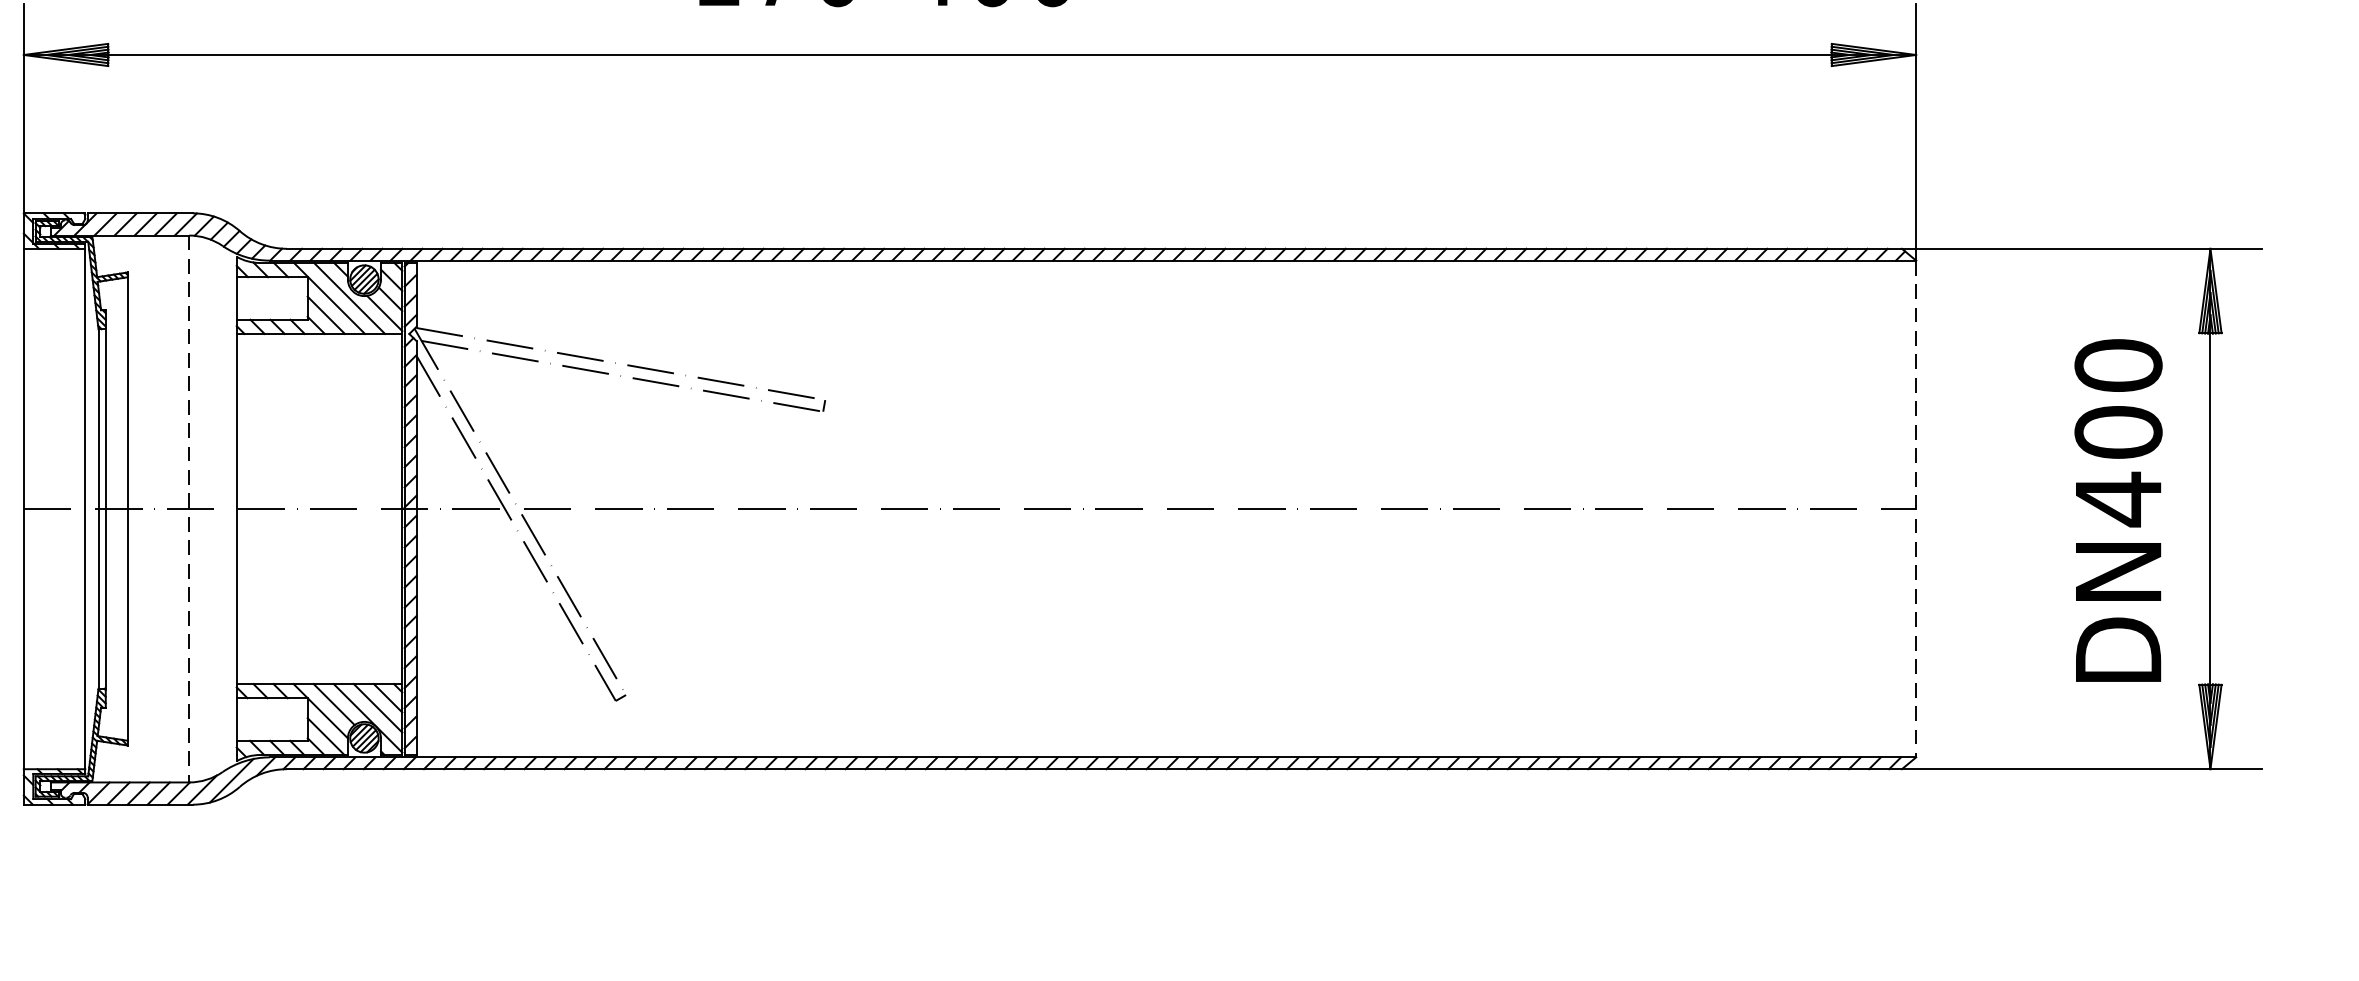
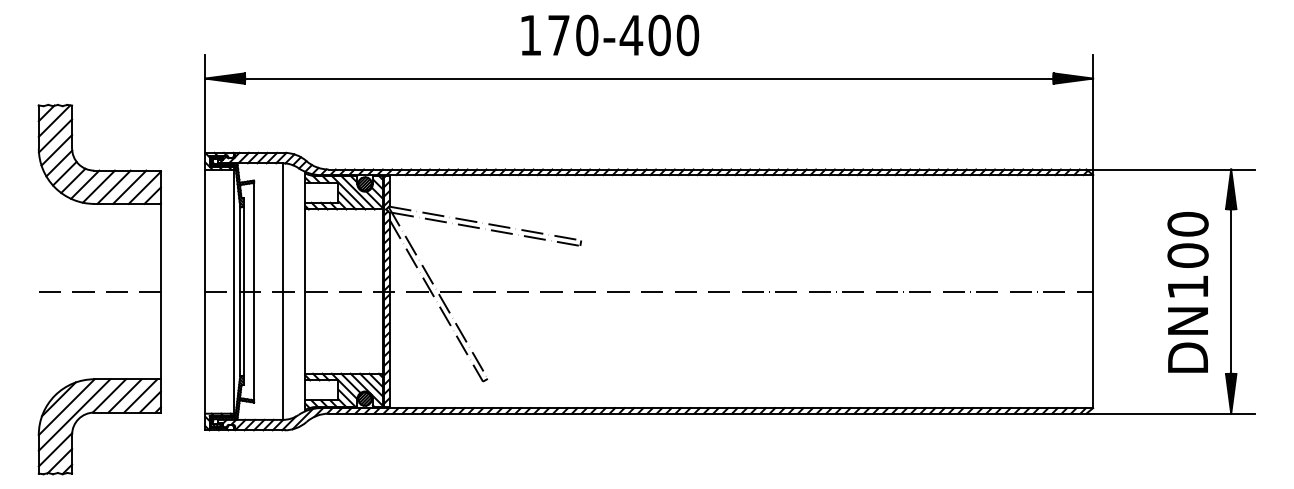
text: (2117, 500) -> (1187, 287), DN400 -> DN100
line: (1916, 508) -> (1093, 291), dashed -> solid
line: (188, 510) -> (282, 292), dashed -> solid

